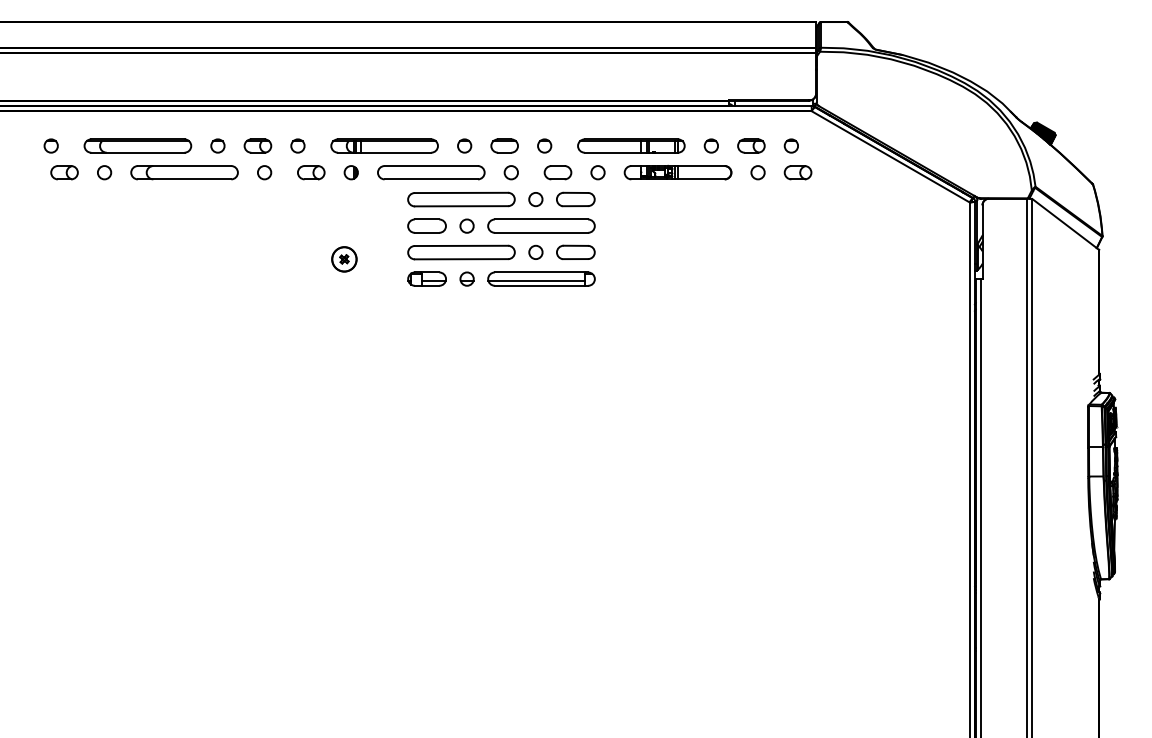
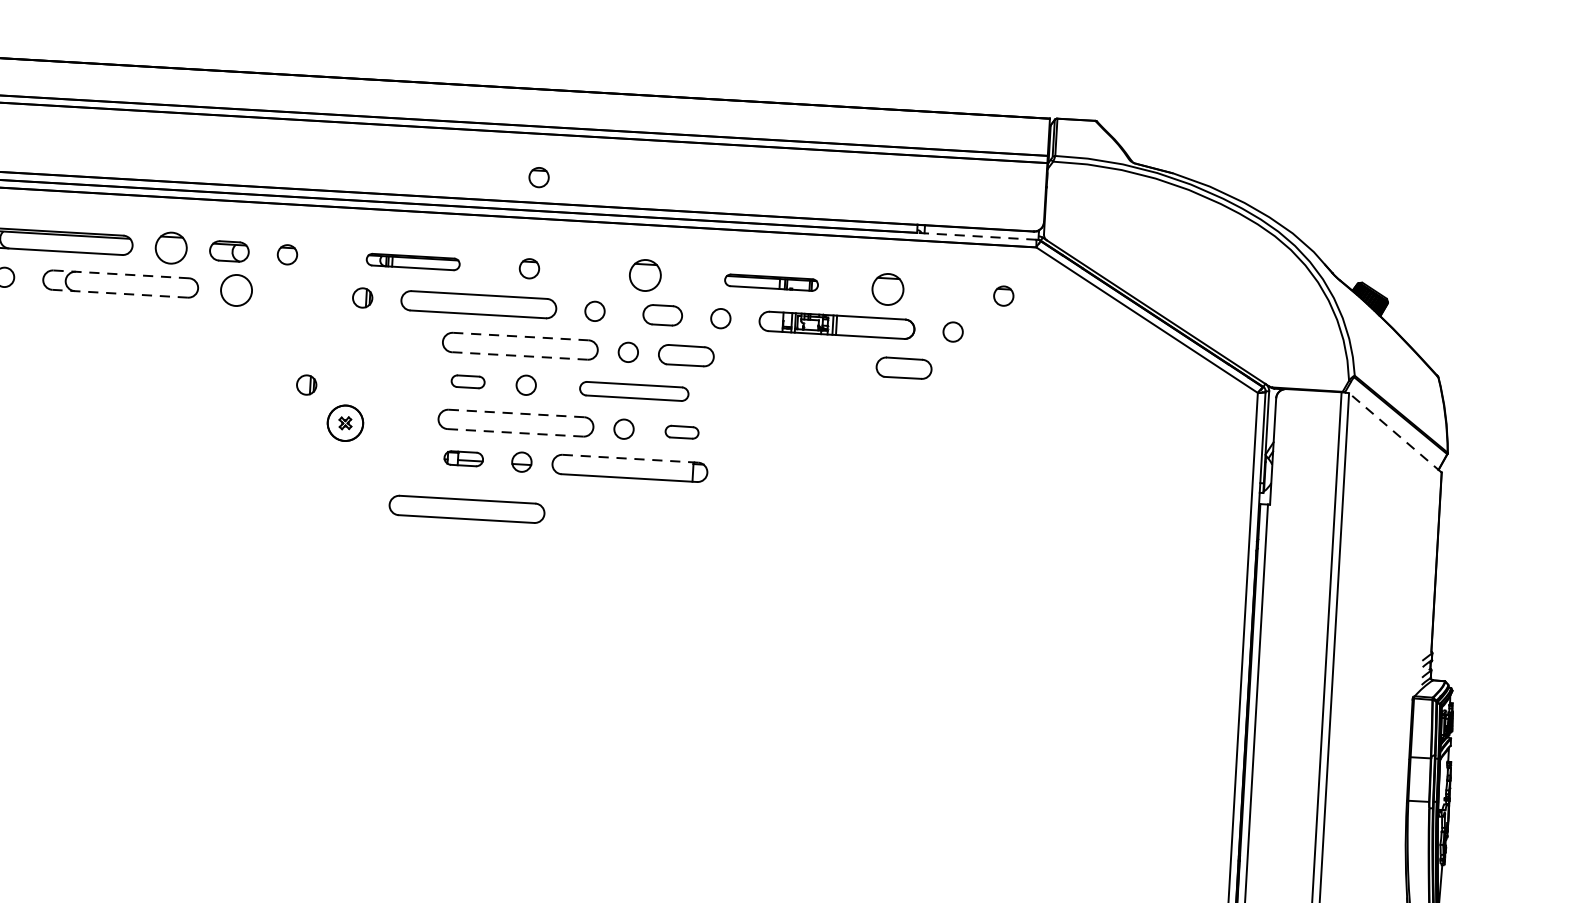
circle: (467, 82) -> (538, 176), added
line: (770, 106) -> (976, 236), solid -> dashed
circle: (217, 145) -> (170, 247), size x1.6
part: (384, 145) -> (413, 261), size x0.6
part: (504, 145) -> (587, 271), removed
circle: (544, 145) -> (645, 274), size x1.6
part: (631, 145) -> (771, 281), size x0.6
circle: (710, 145) -> (886, 288), size x1.6
part: (751, 145) -> (945, 292), removed
line: (184, 166) -> (121, 275), solid -> dashed
circle: (264, 172) -> (236, 290), size x1.6
part: (311, 172) -> (304, 294), removed
part: (797, 172) -> (1010, 335), removed
line: (184, 179) -> (120, 293), solid -> dashed
line: (461, 192) -> (521, 335), solid -> dashed
part: (725, 199) -> (903, 368), added
line: (461, 206) -> (519, 356), solid -> dashed
line: (1065, 224) -> (1395, 432), solid -> dashed
part: (426, 225) -> (467, 380), size x0.6
part: (541, 225) -> (634, 390), size x0.7
part: (315, 234) -> (305, 384), added
line: (461, 245) -> (516, 412), solid -> dashed
part: (575, 251) -> (681, 431), size x0.6
line: (461, 259) -> (515, 433), solid -> dashed
line: (541, 272) -> (630, 458), solid -> dashed
part: (426, 278) -> (463, 457), size x0.7
line: (536, 280) -> (622, 469), removed
part: (431, 313) -> (467, 509), added

